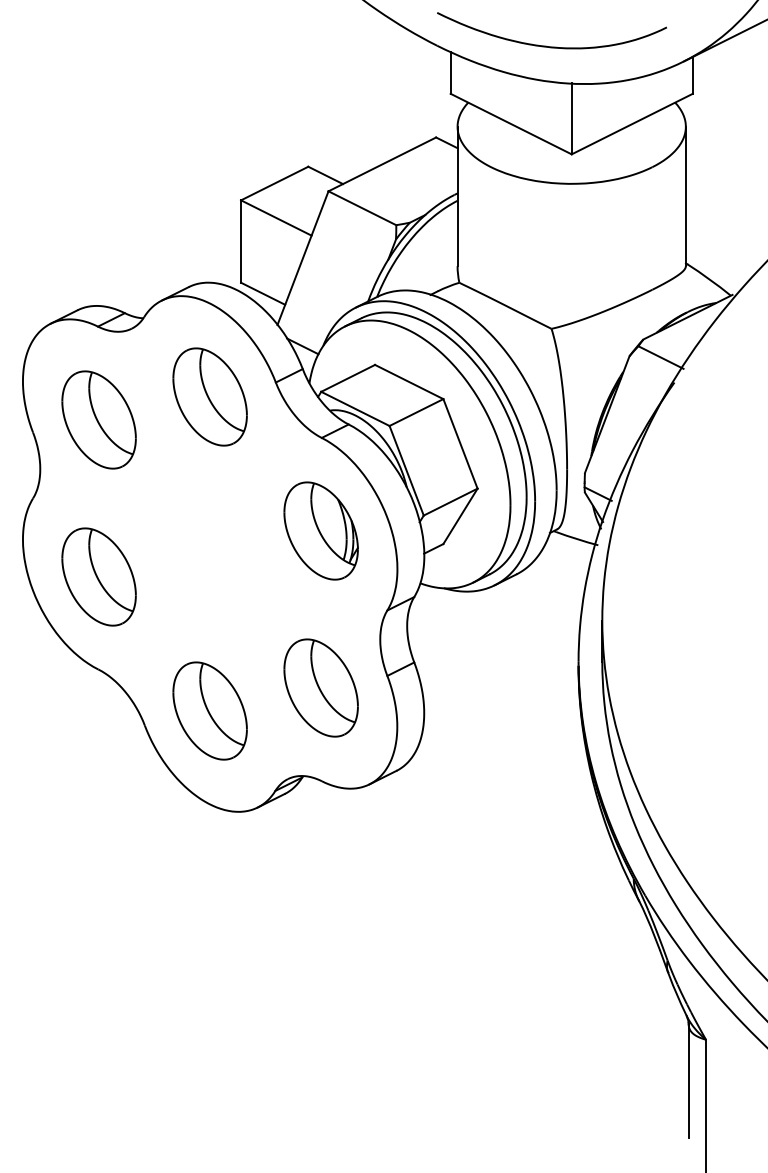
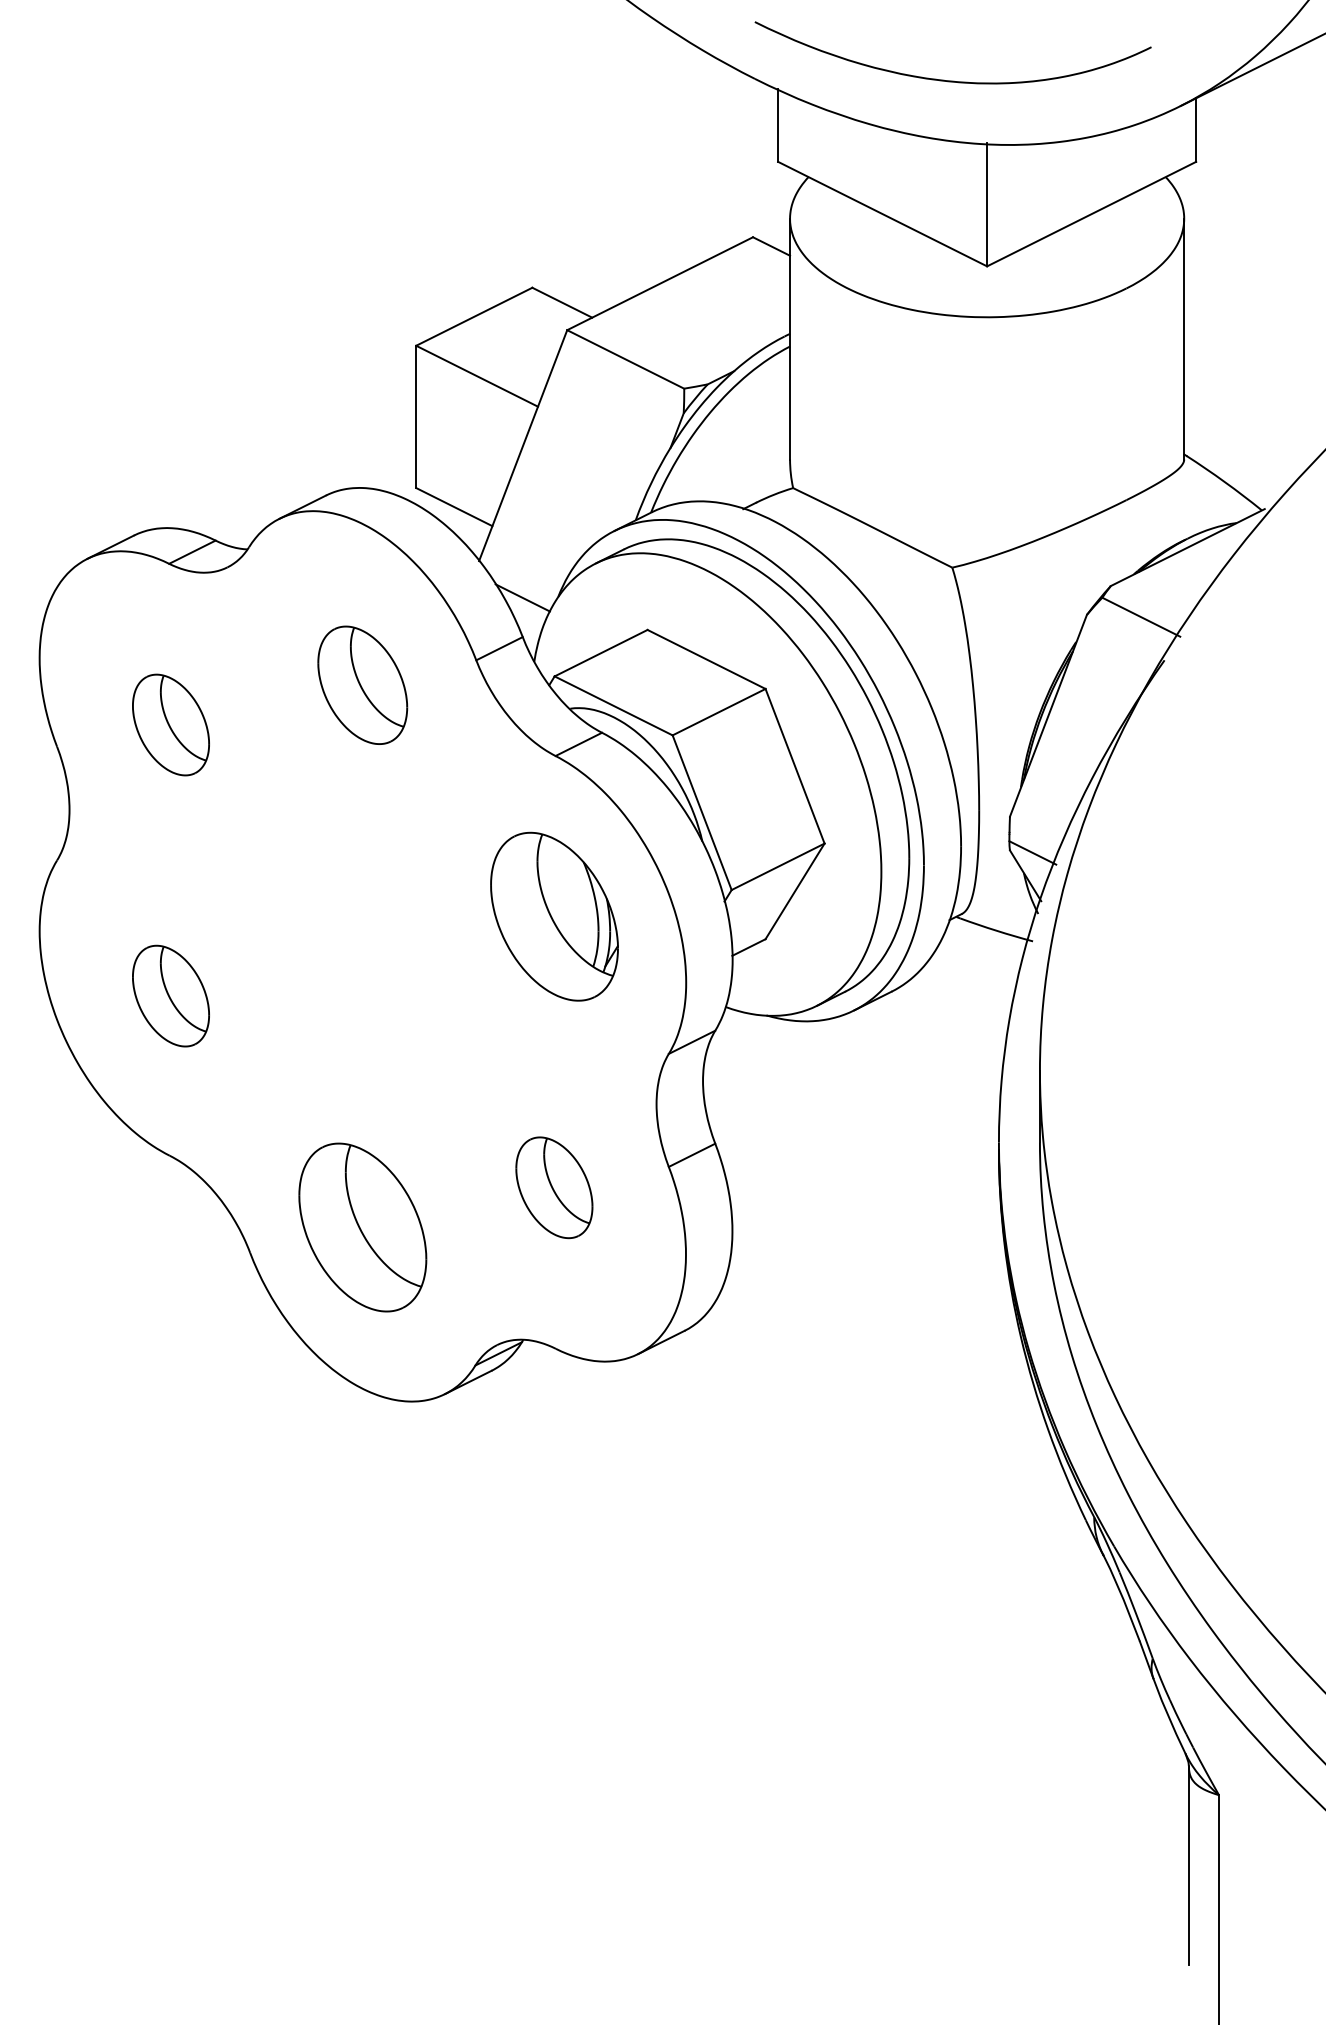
part: (209, 396) -> (361, 684), size x0.7
part: (98, 419) -> (170, 724), size x0.6
part: (98, 576) -> (170, 995), size x0.6
part: (320, 687) -> (553, 1186), size x0.6

